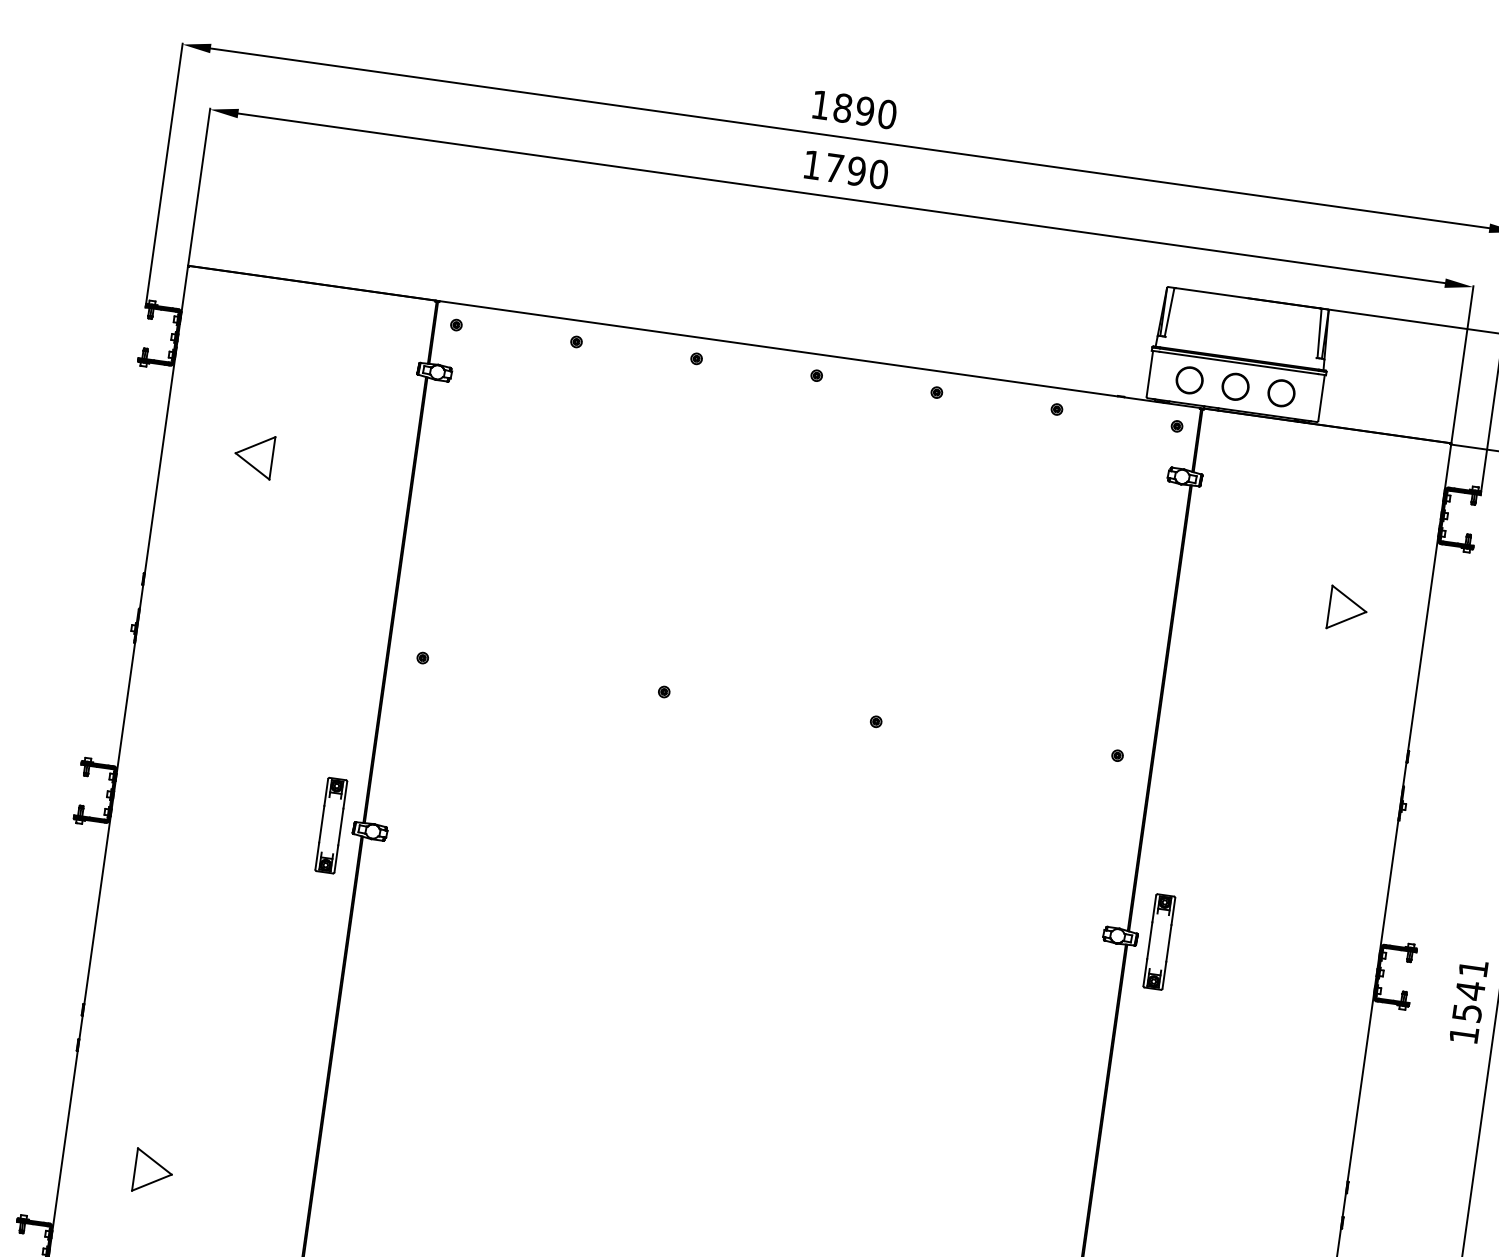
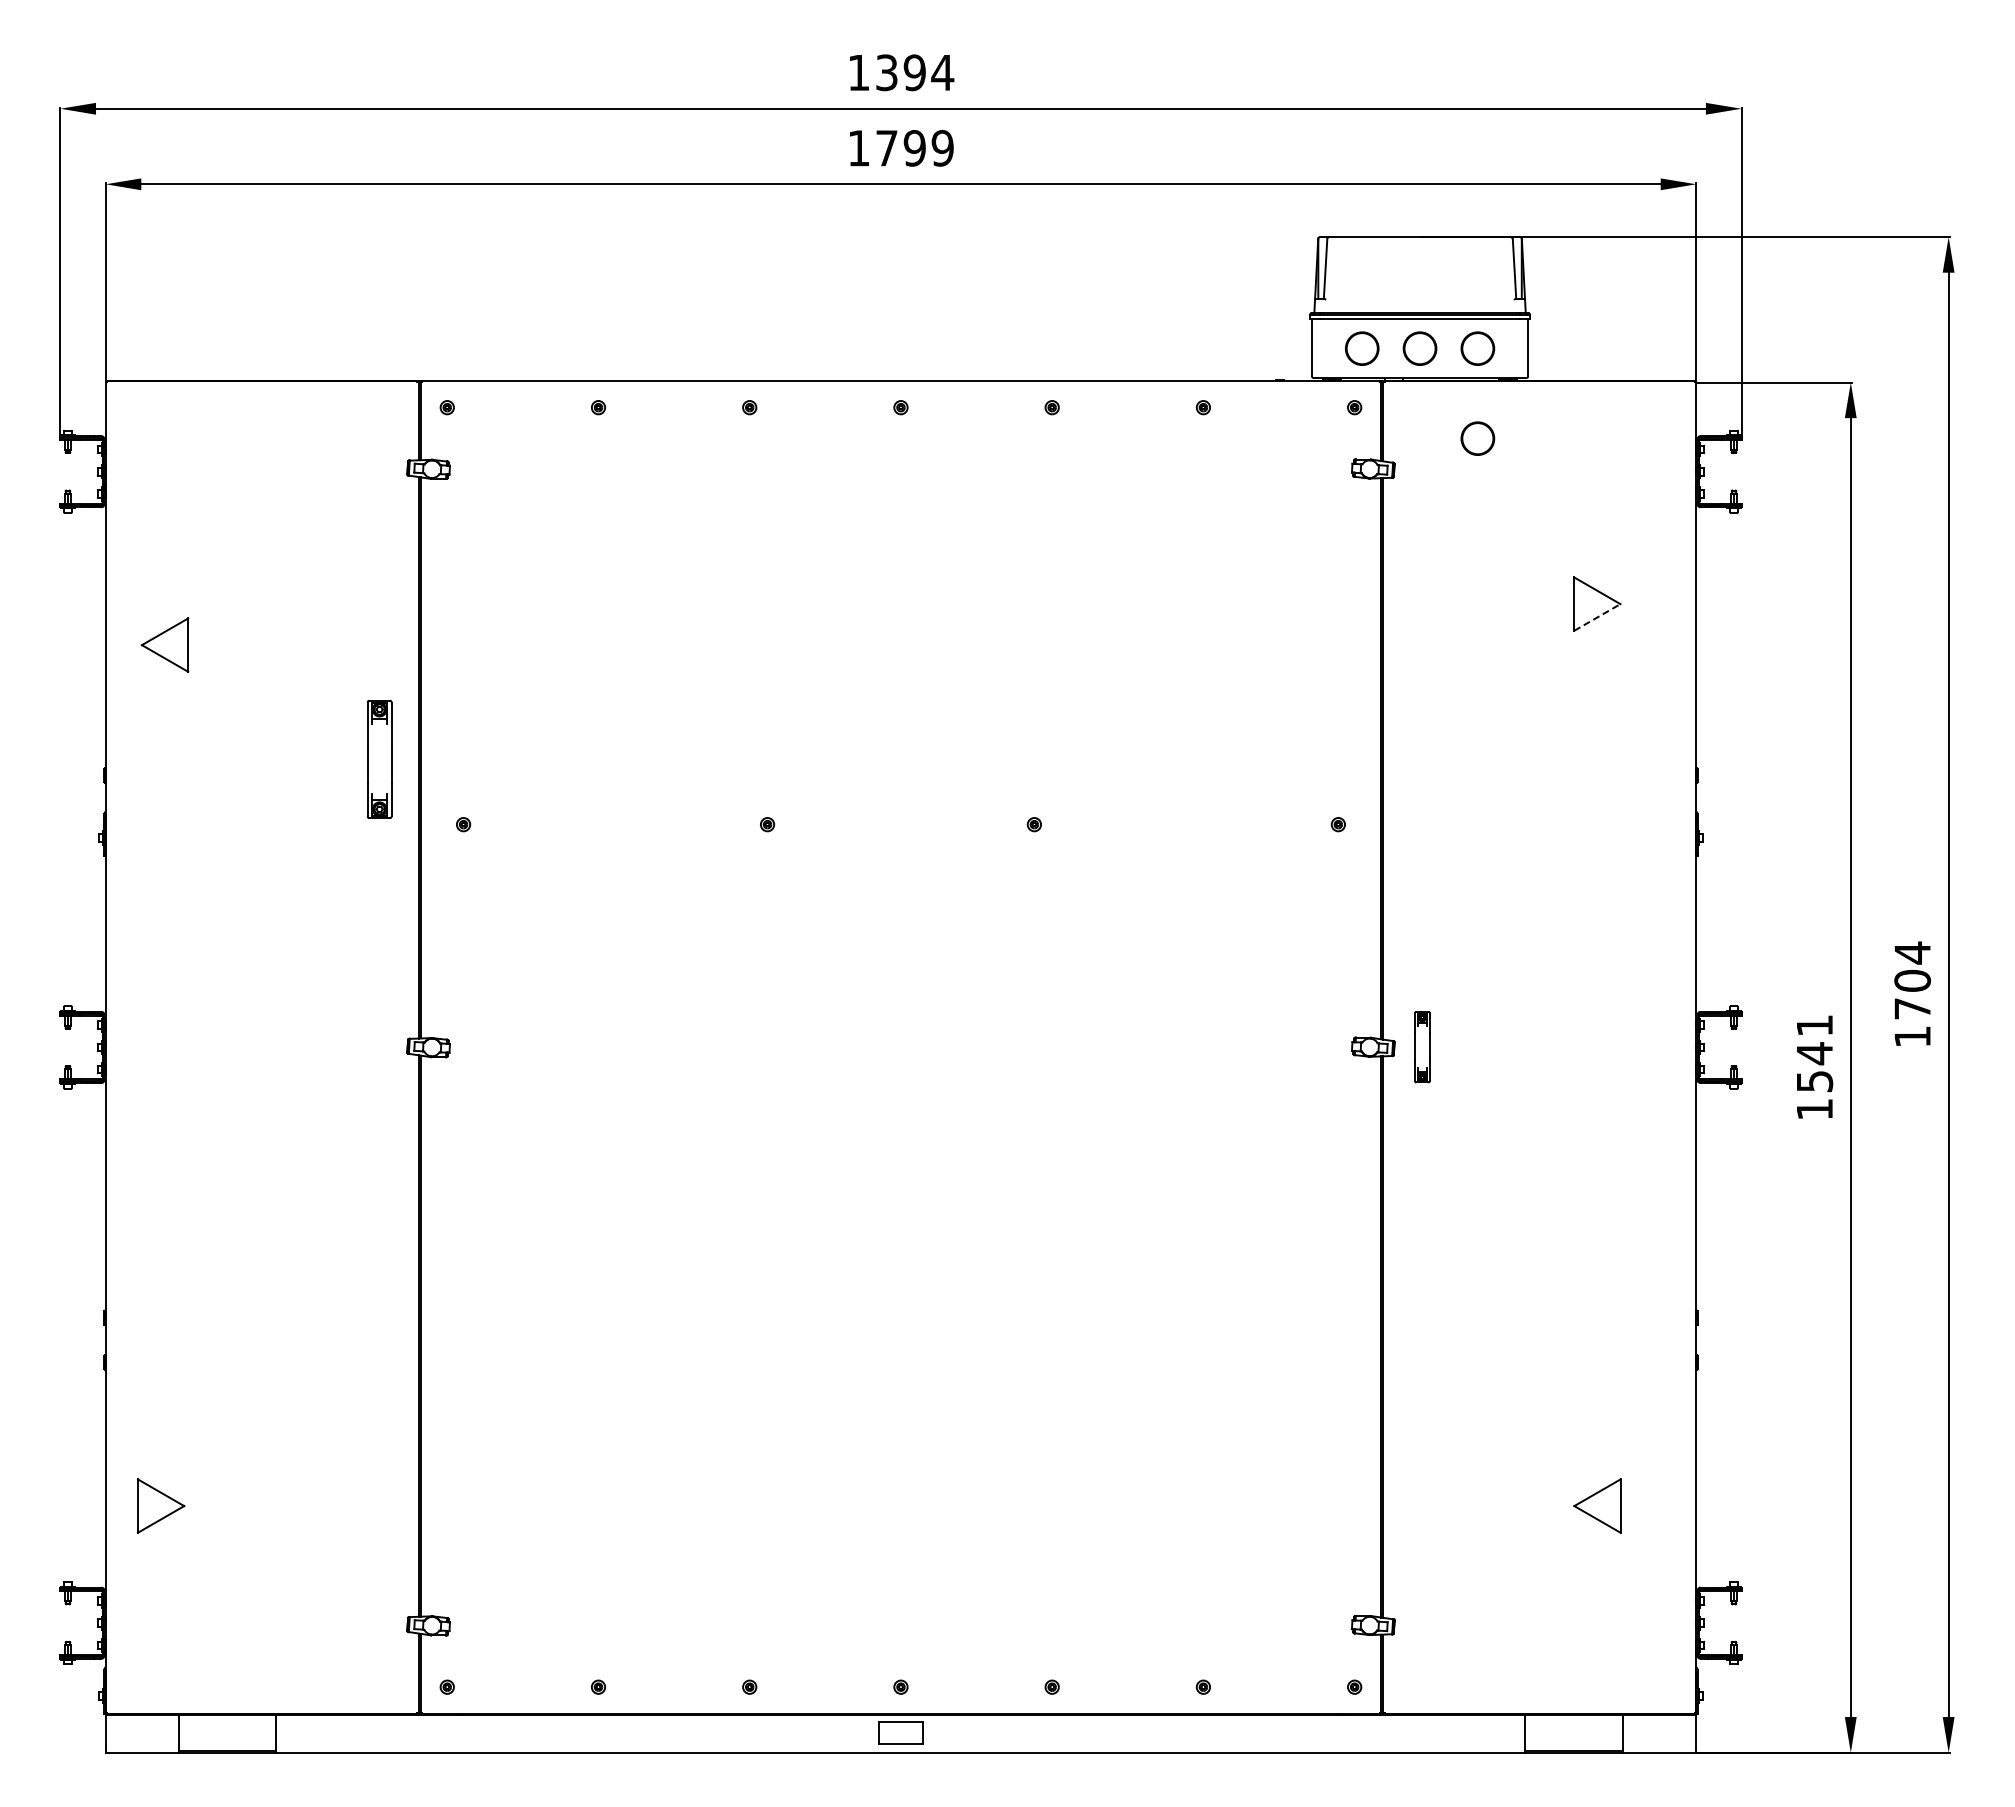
text: (865, 111) -> (915, 72), 1890 -> 1394
text: (878, 174) -> (942, 148), 1790 -> 1799
part: (253, 455) -> (164, 644), moved
part: (1271, 464) -> (1477, 438), added
line: (1346, 620) -> (1597, 617), solid -> dashed
part: (331, 824) -> (379, 758), moved
part: (1159, 941) -> (1422, 1046), size x0.6
part: (153, 1171) -> (161, 1505), moved

